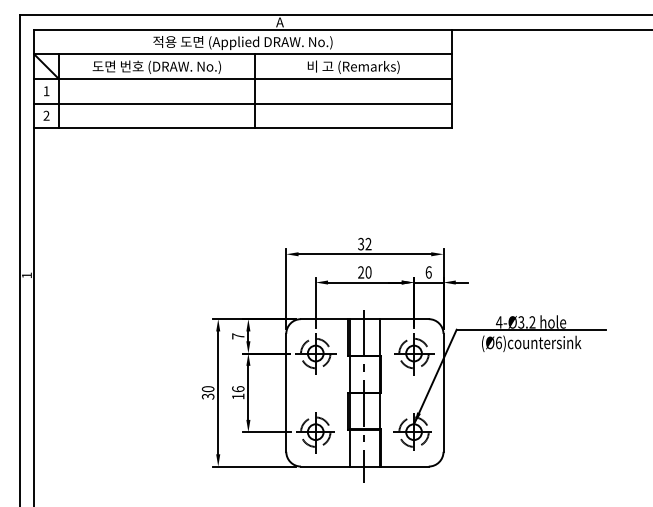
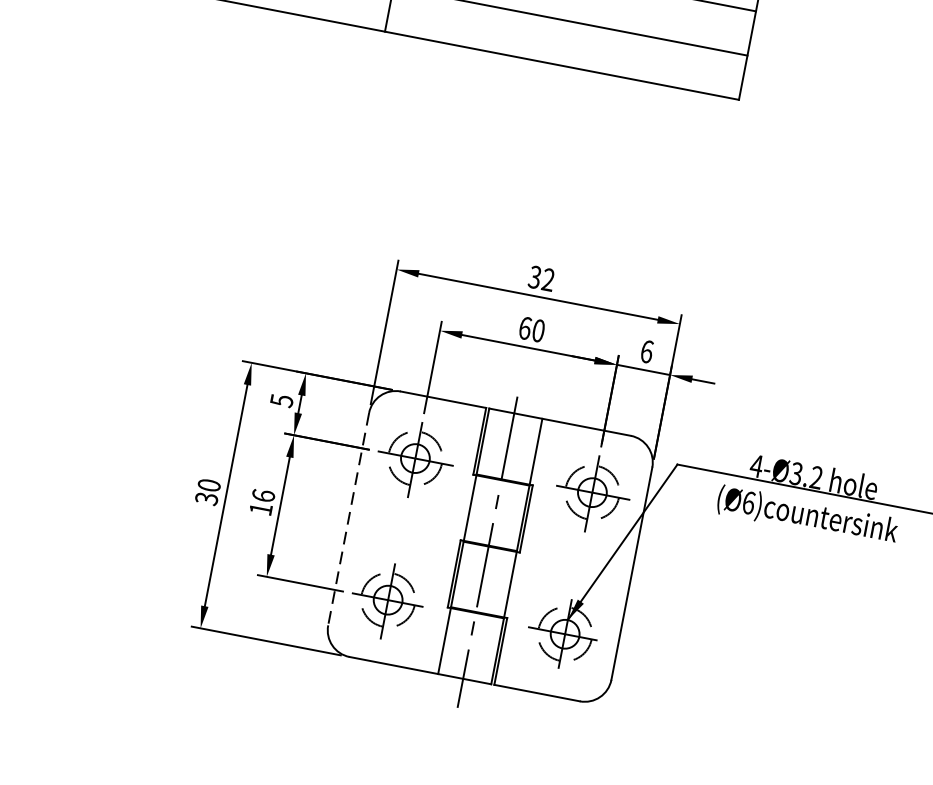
text: (361, 272) -> (525, 328), 20 -> 60
text: (238, 336) -> (282, 401), 7 -> 5
line: (286, 392) -> (349, 518), solid -> dashed

